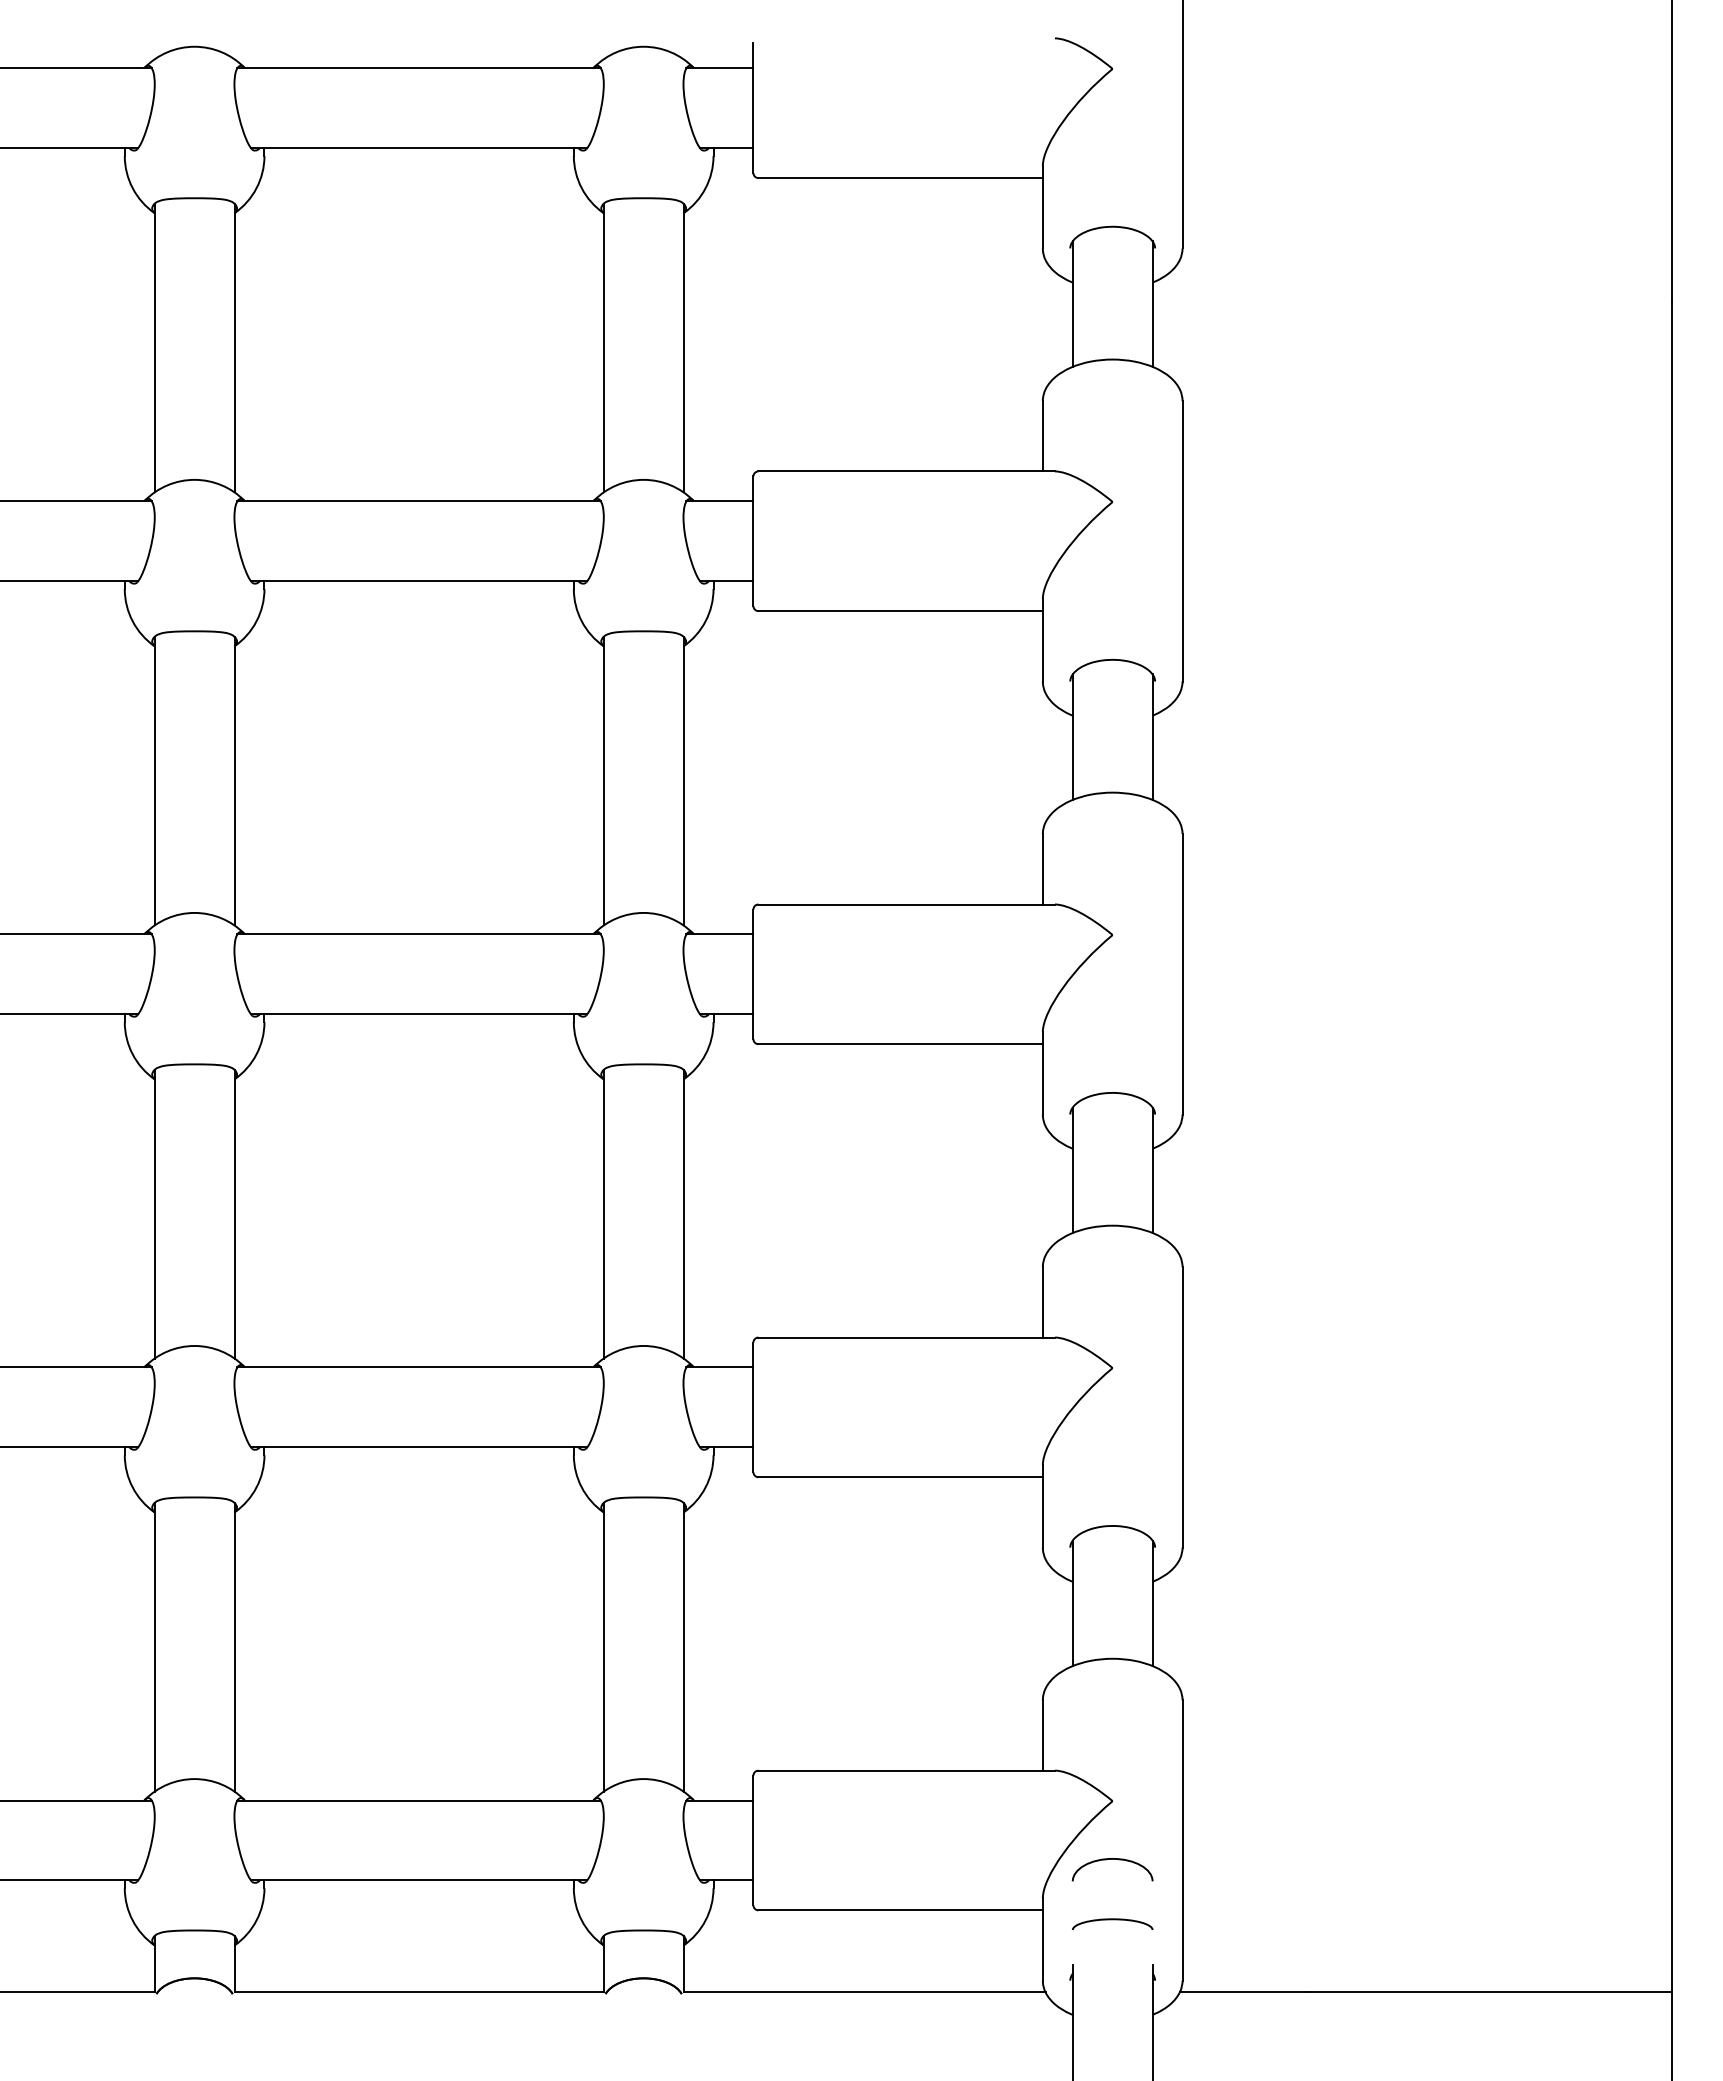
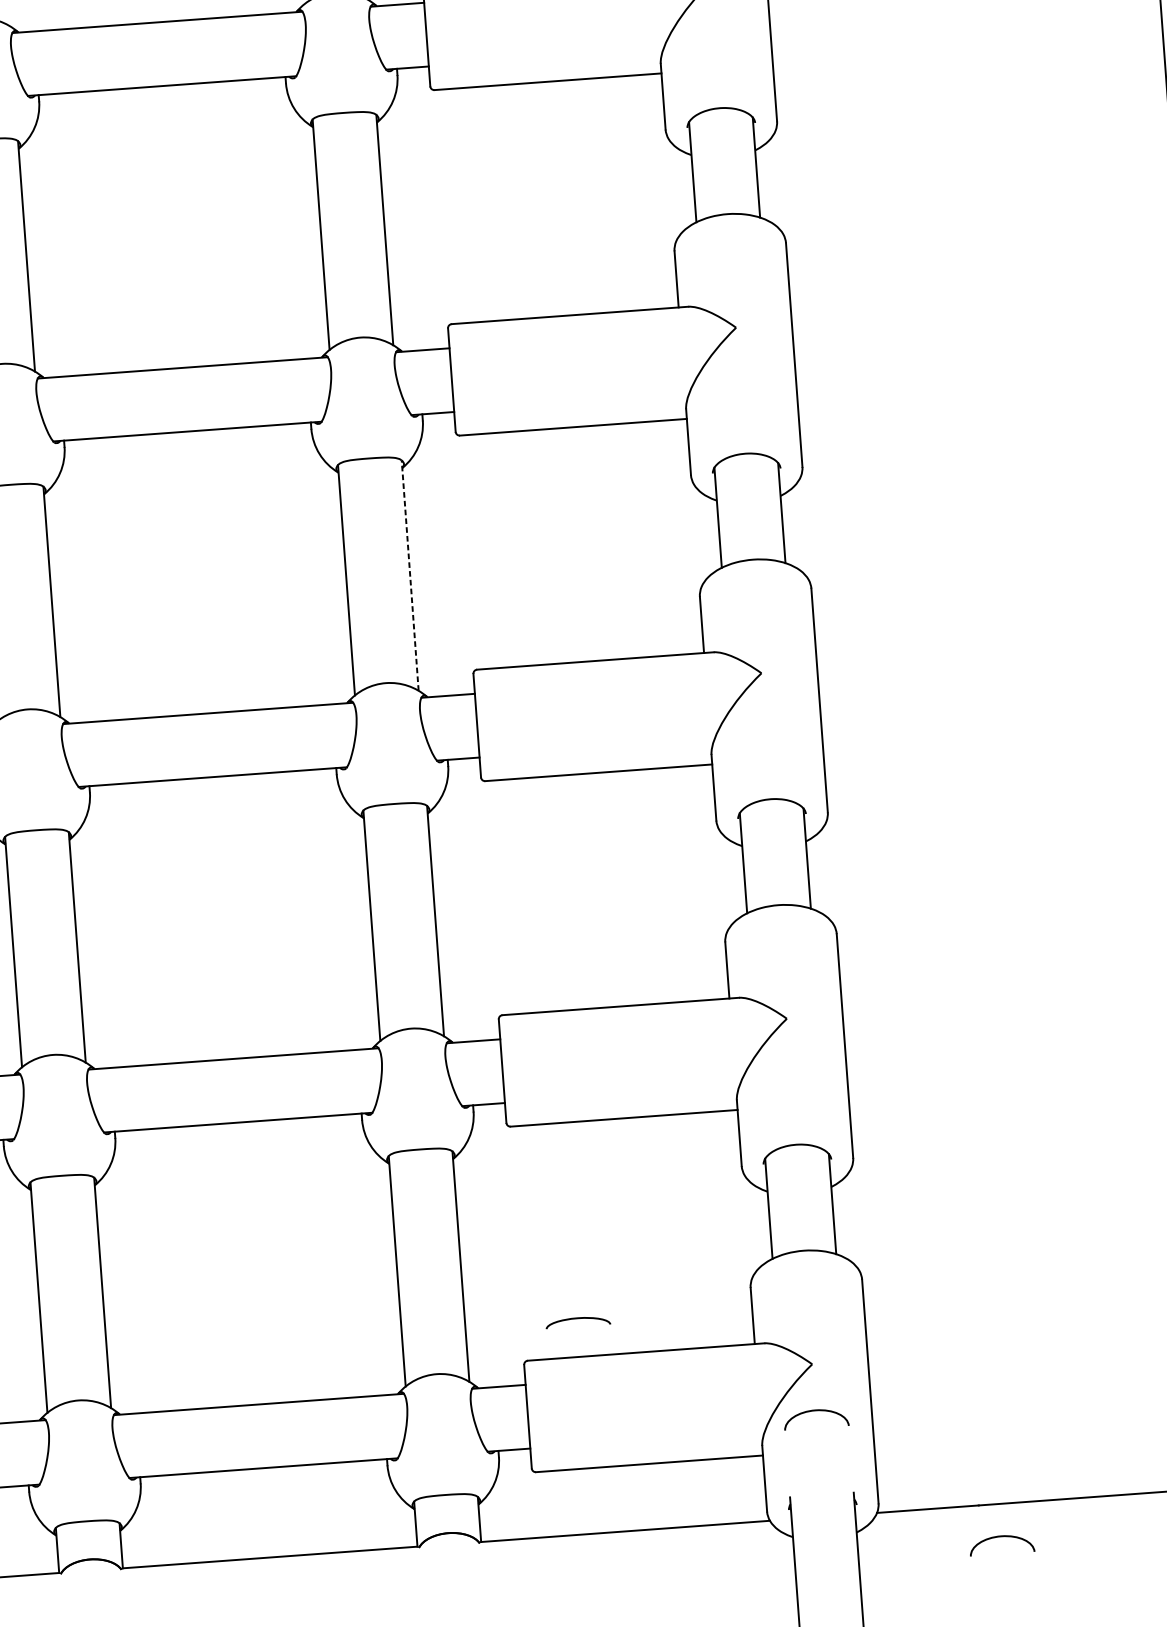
line: (683, 780) -> (410, 575), solid -> dashed
curve: (1112, 1920) -> (577, 1319), moved
curve: (1332, 2033) -> (1001, 1536), added

